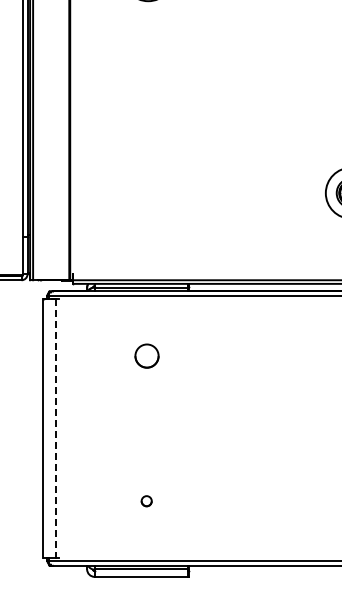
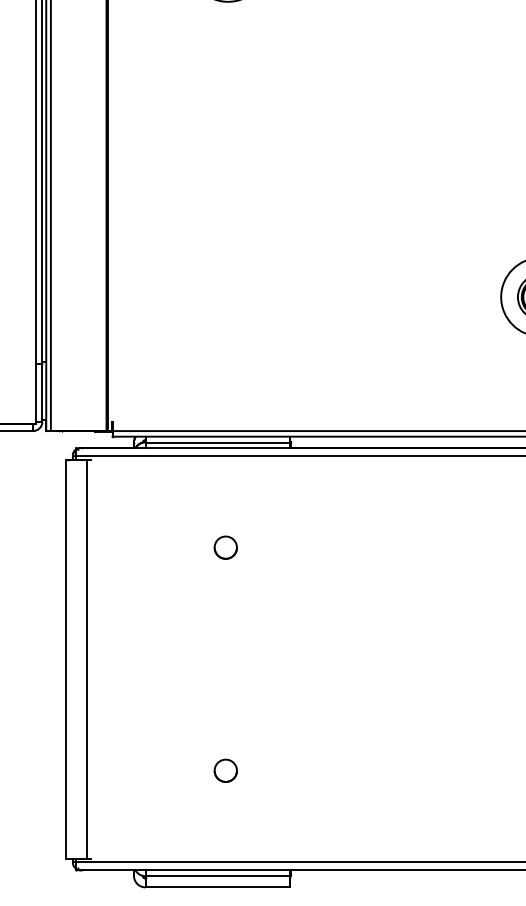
part: (146, 355) -> (225, 546), size x0.62
line: (56, 428) -> (86, 659), dashed -> solid
circle: (146, 501) -> (225, 771), size x1.43

